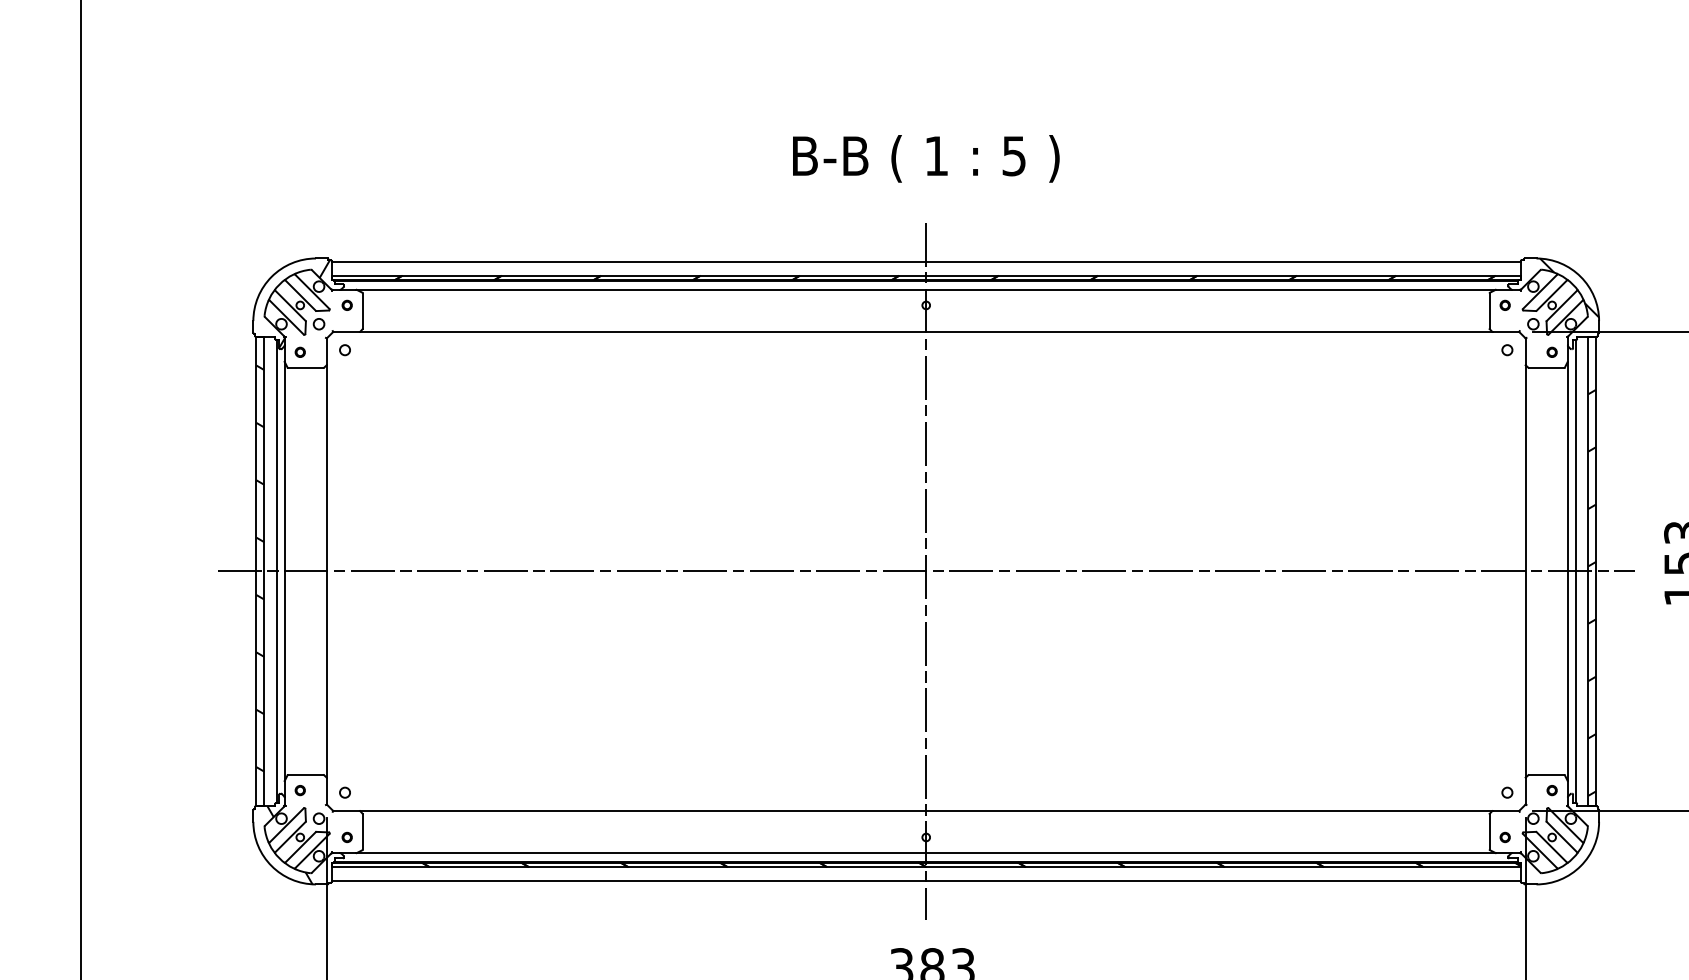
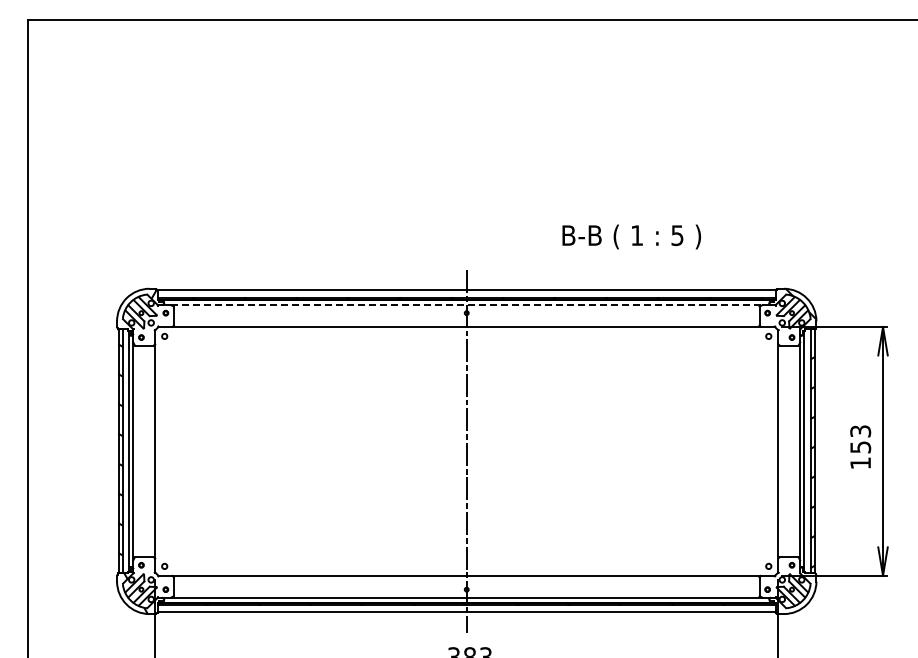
text: (925, 157) -> (631, 236), moved
line: (927, 290) -> (467, 305), solid -> dashed
line: (925, 571) -> (466, 451), removed

